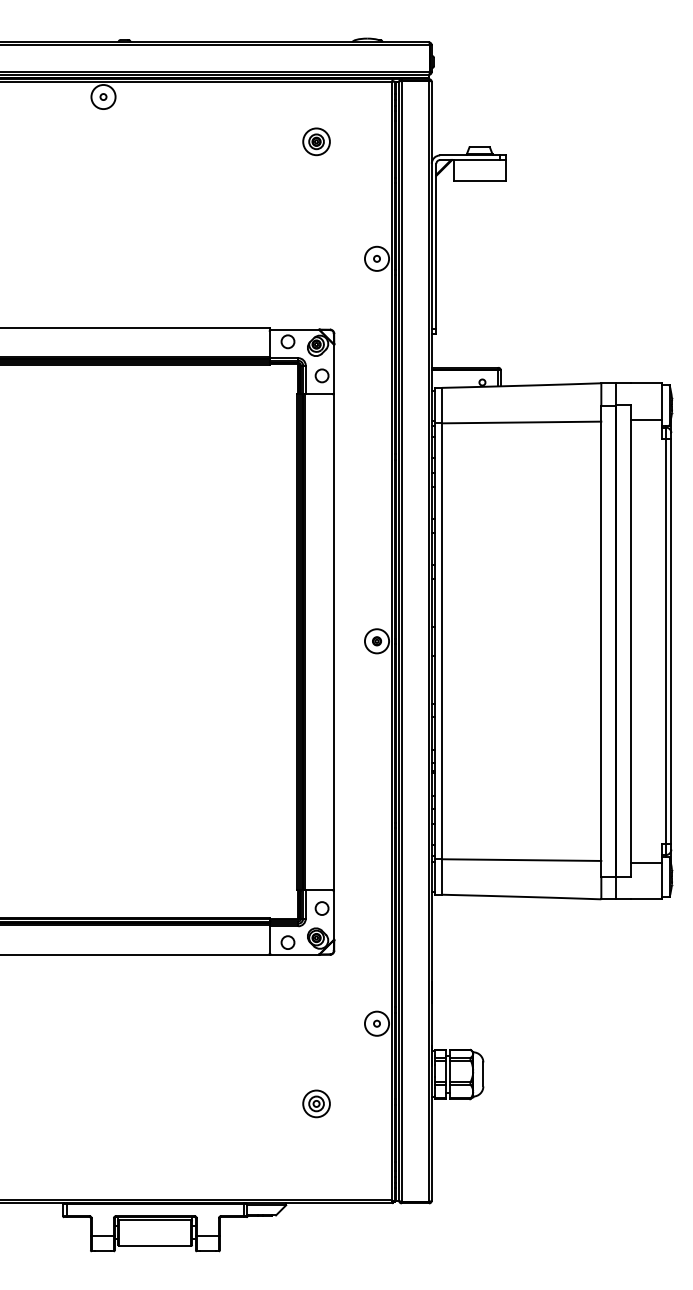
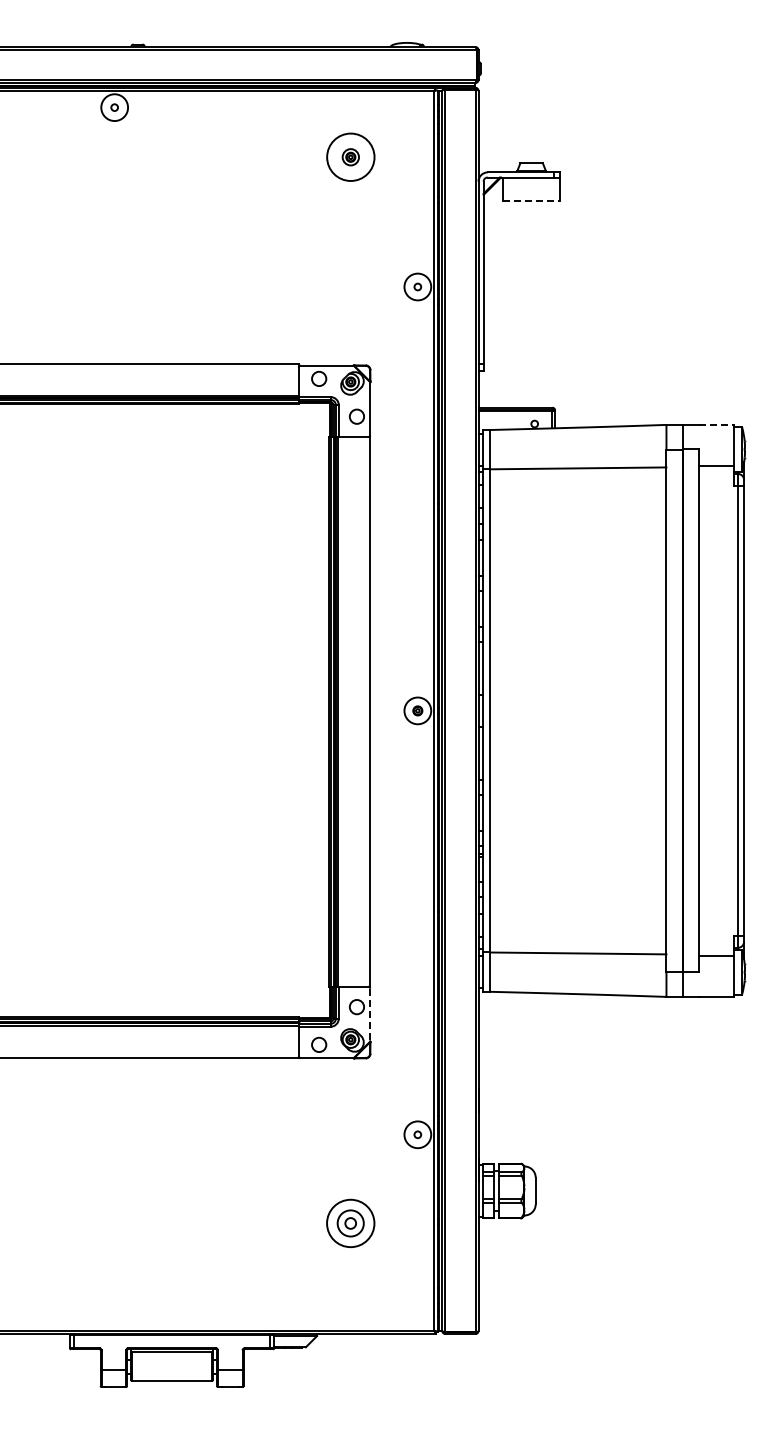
circle: (316, 142) -> (350, 157), size x1.6
line: (479, 181) -> (531, 201), solid -> dashed
line: (647, 382) -> (717, 424), solid -> dashed
line: (334, 916) -> (370, 1015), solid -> dashed
part: (316, 1103) -> (350, 1223), size x1.6

